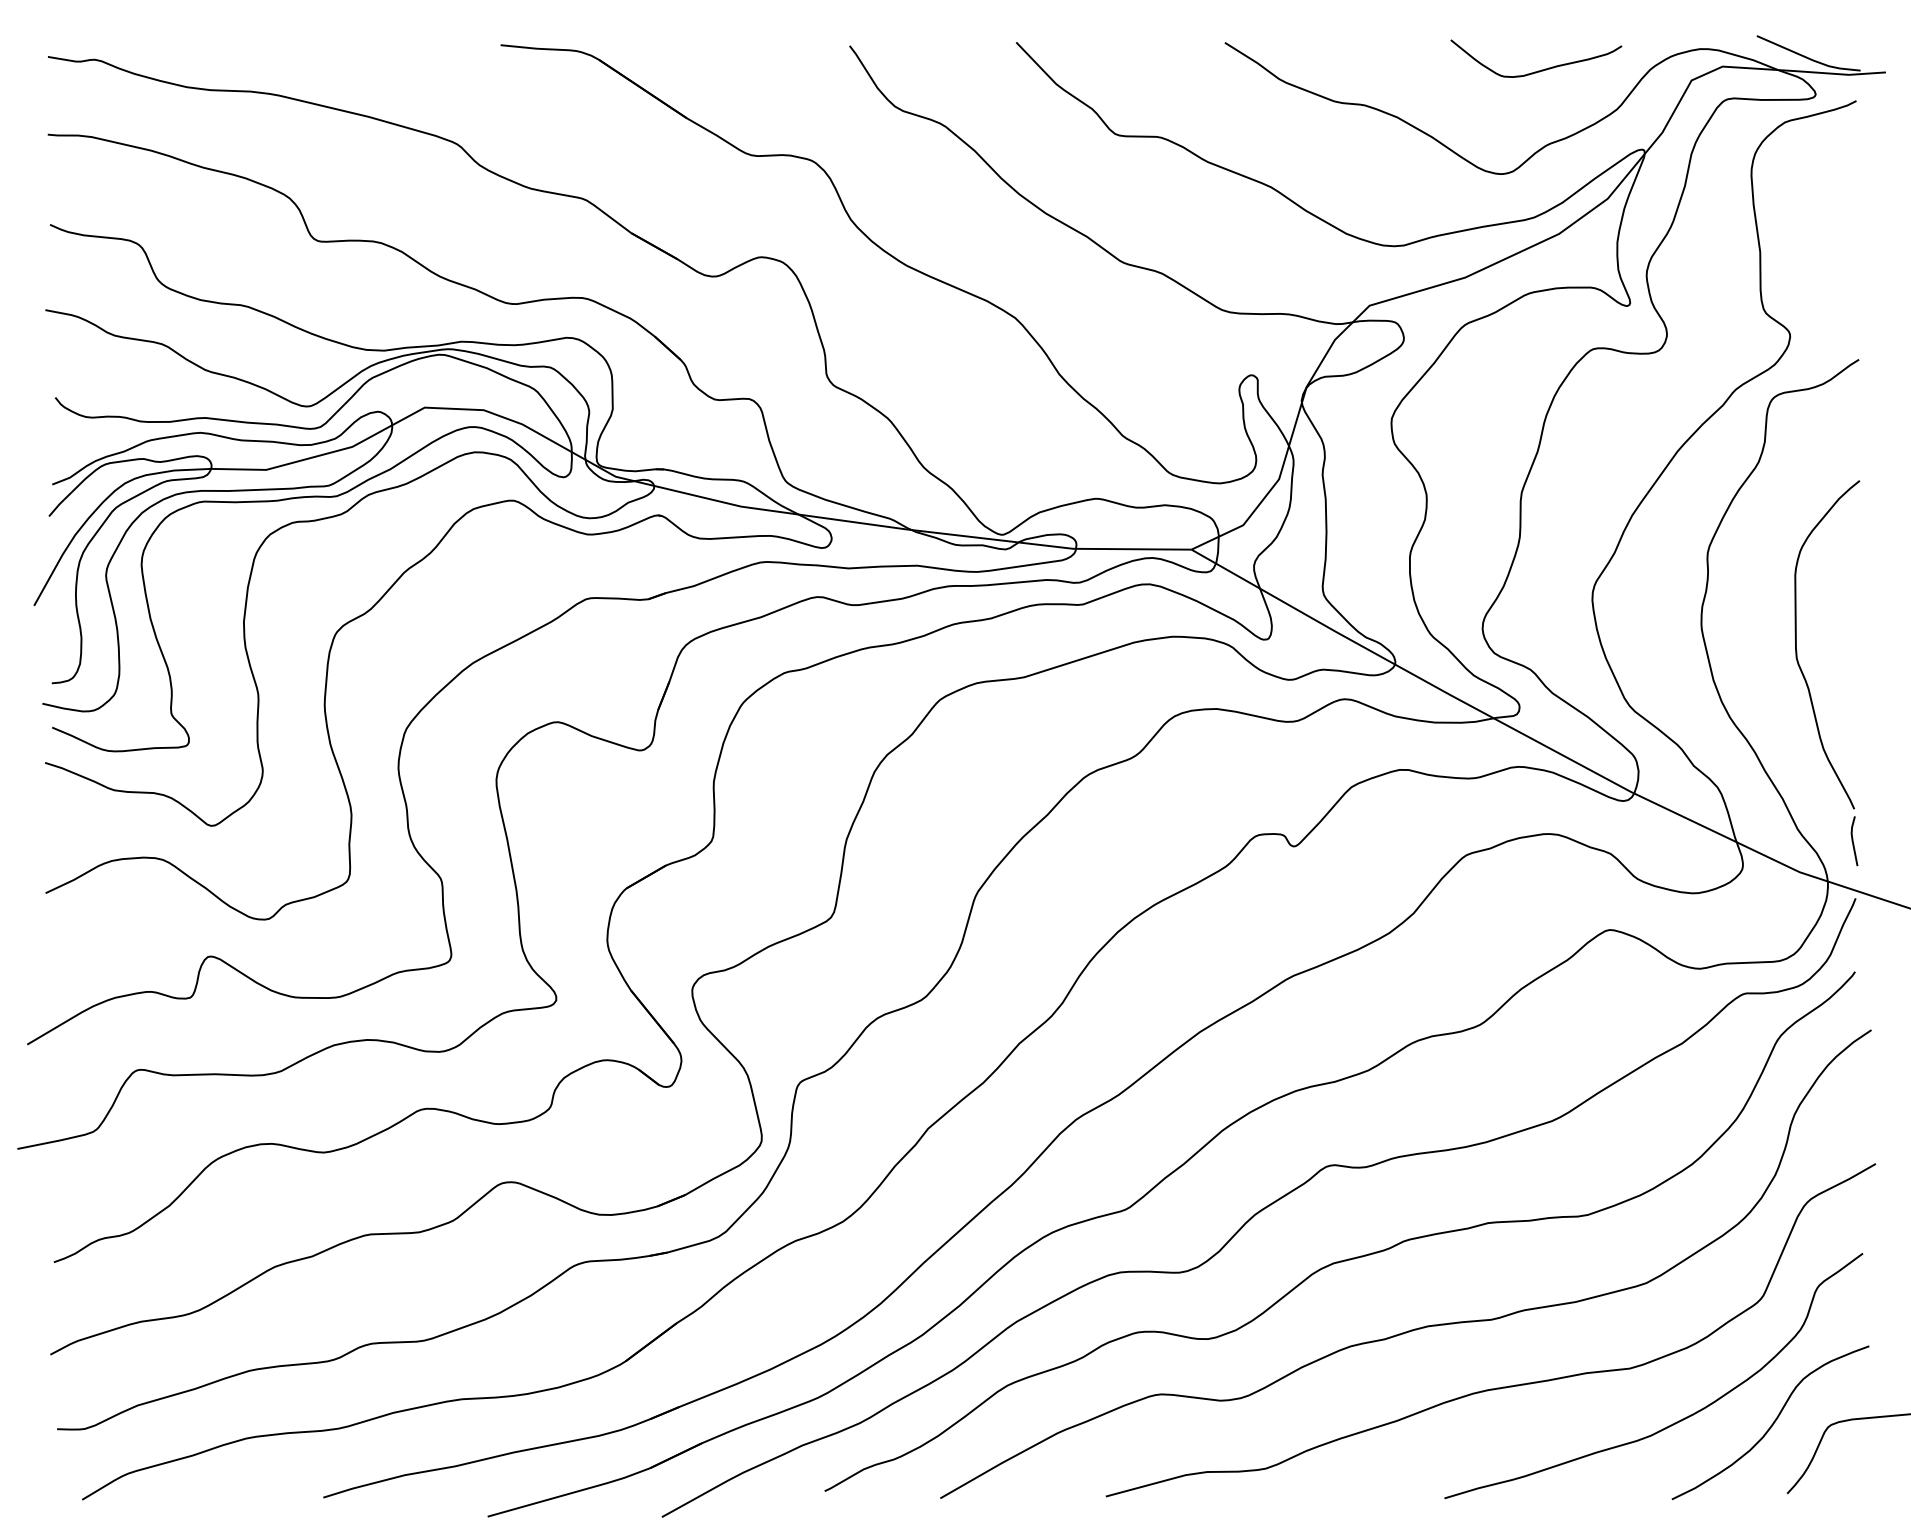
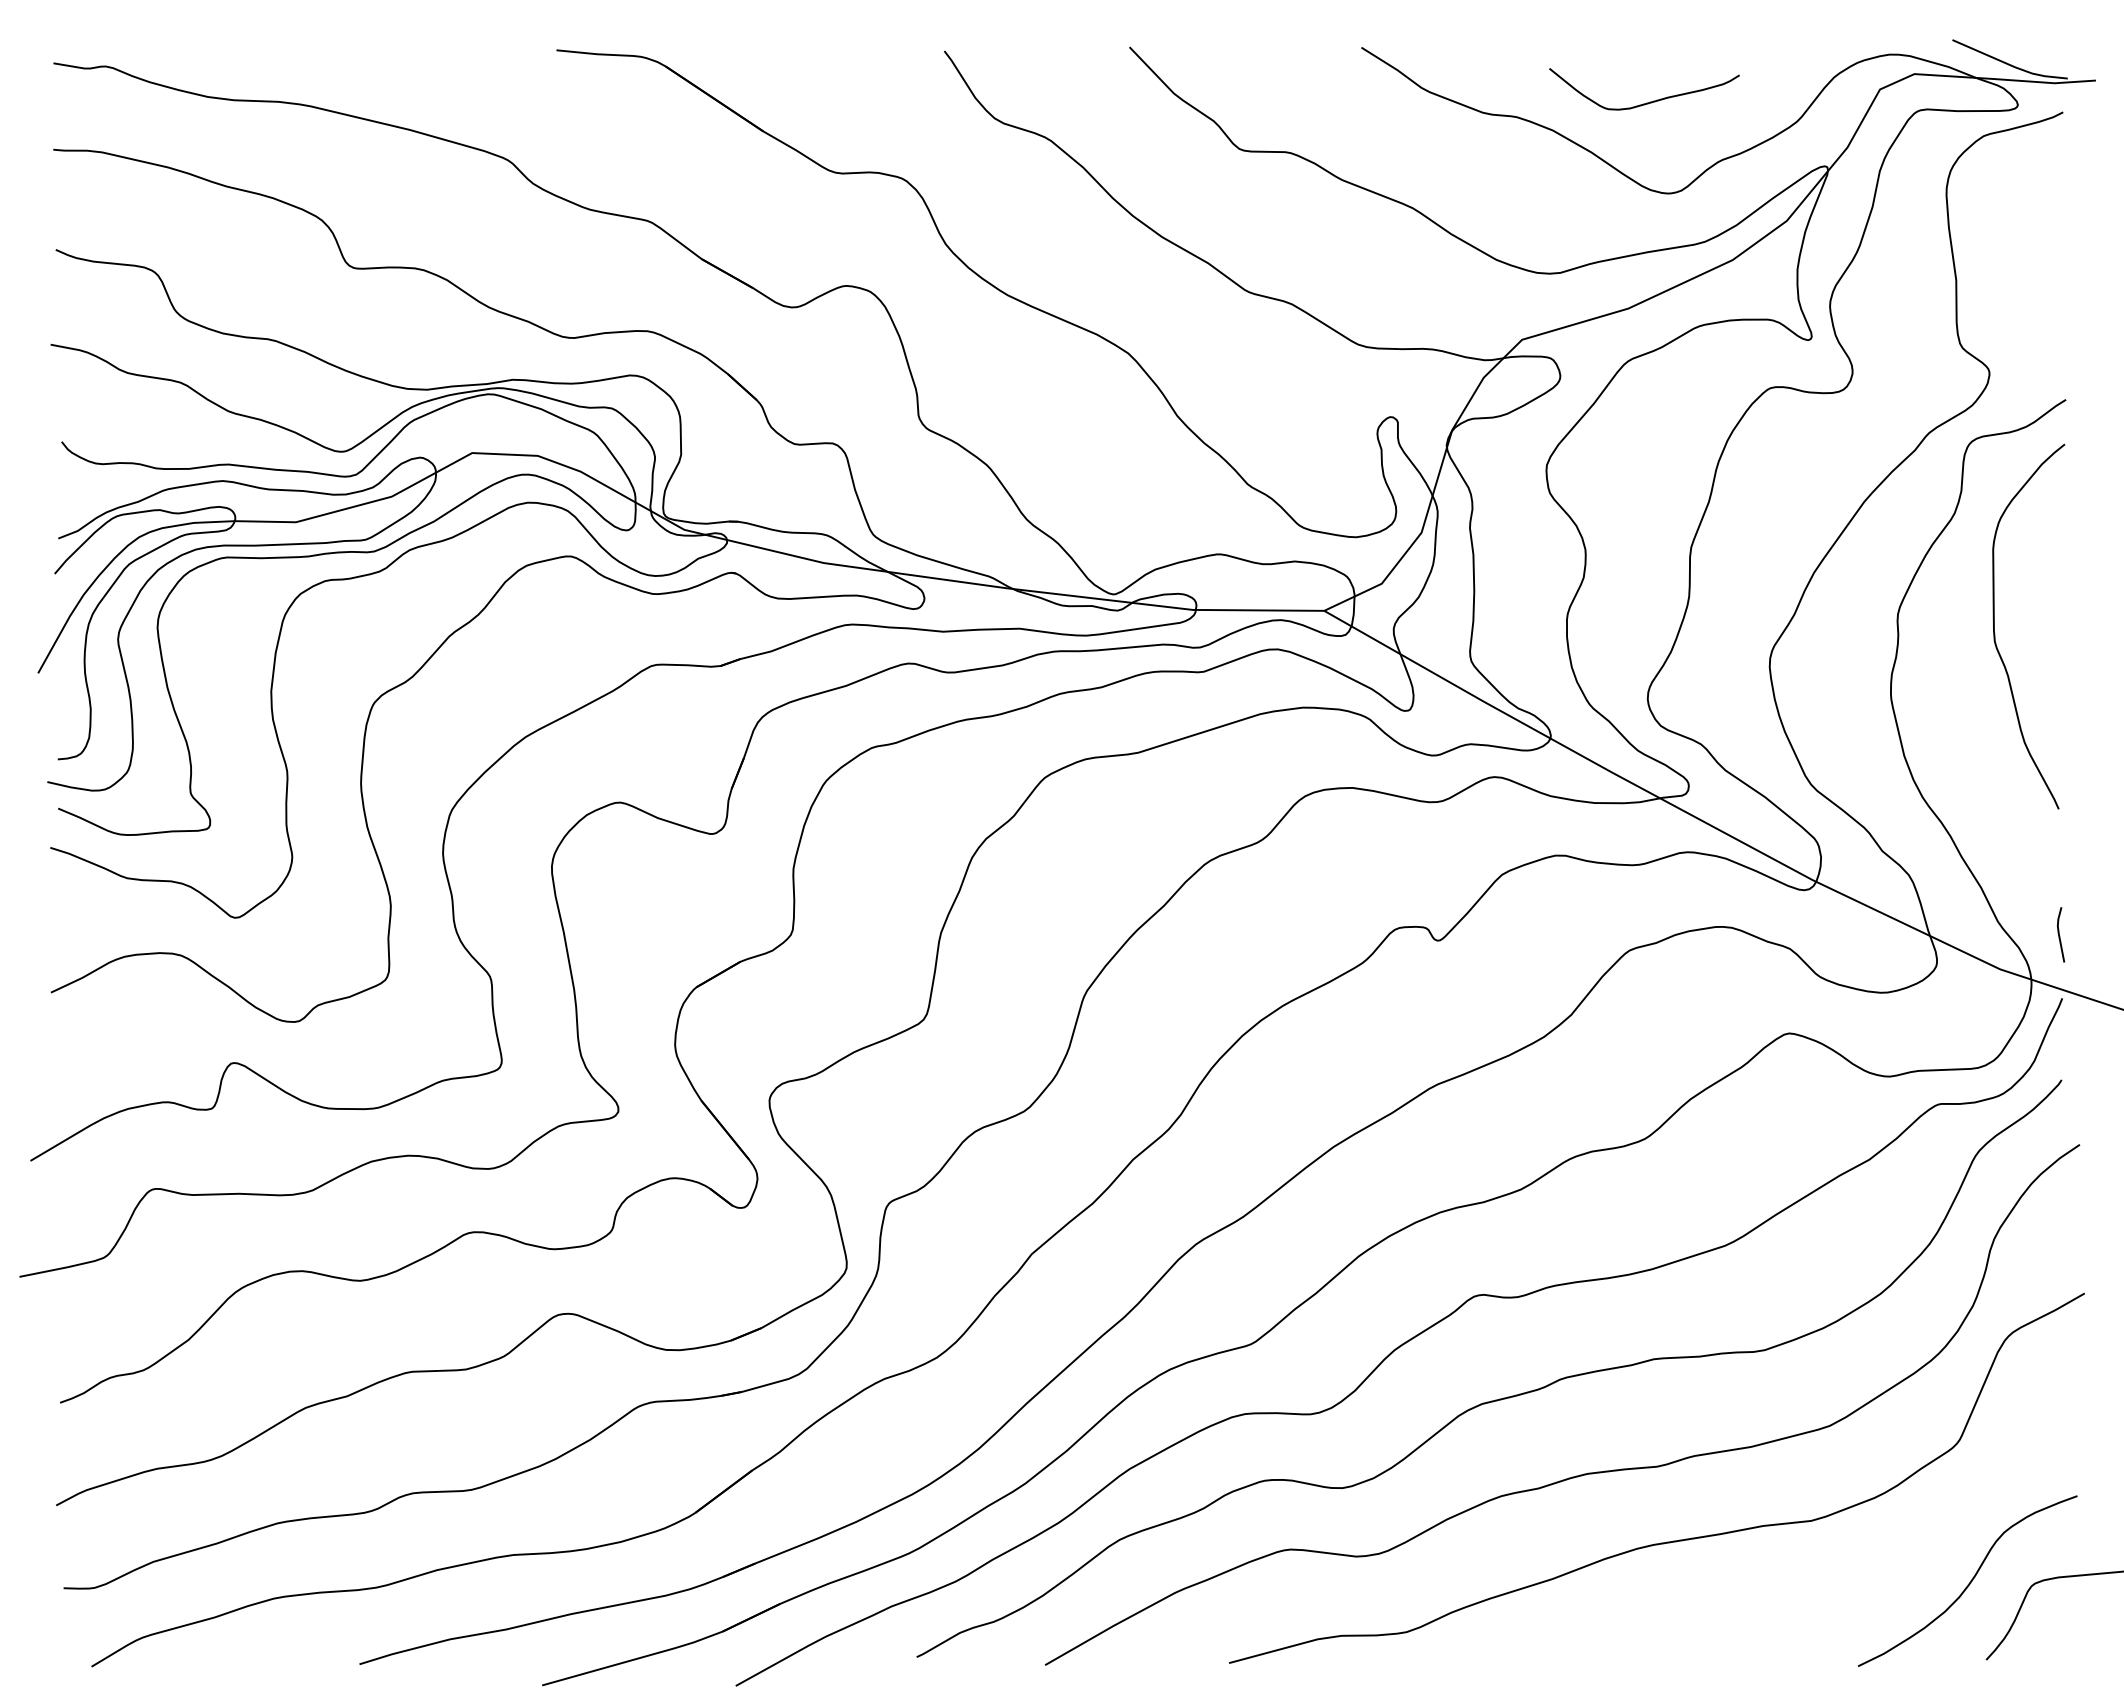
curve: (1538, 70) -> (1646, 102), moved
curve: (1797, 651) -> (1995, 633), moved
curve: (1675, 1422) -> (1862, 1580), removed

